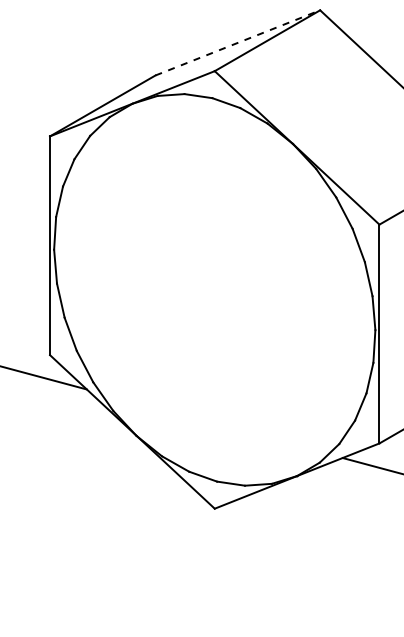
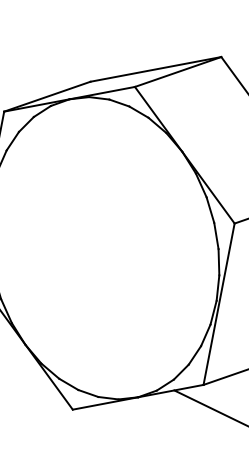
line: (237, 42) -> (155, 69), dashed -> solid

